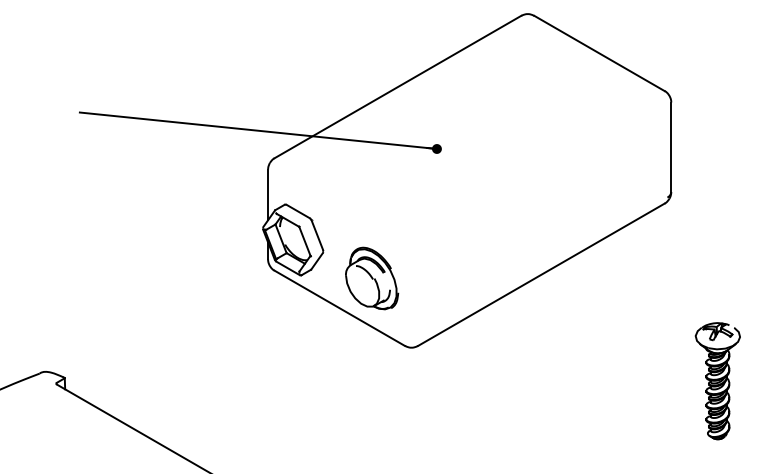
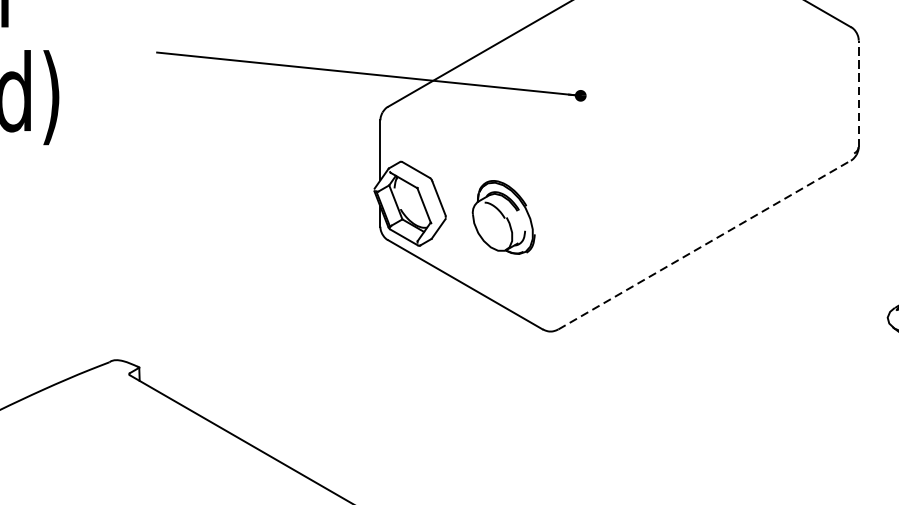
line: (671, 147) -> (858, 94), solid -> dashed
line: (541, 274) -> (704, 244), solid -> dashed
part: (372, 278) -> (504, 217), moved

